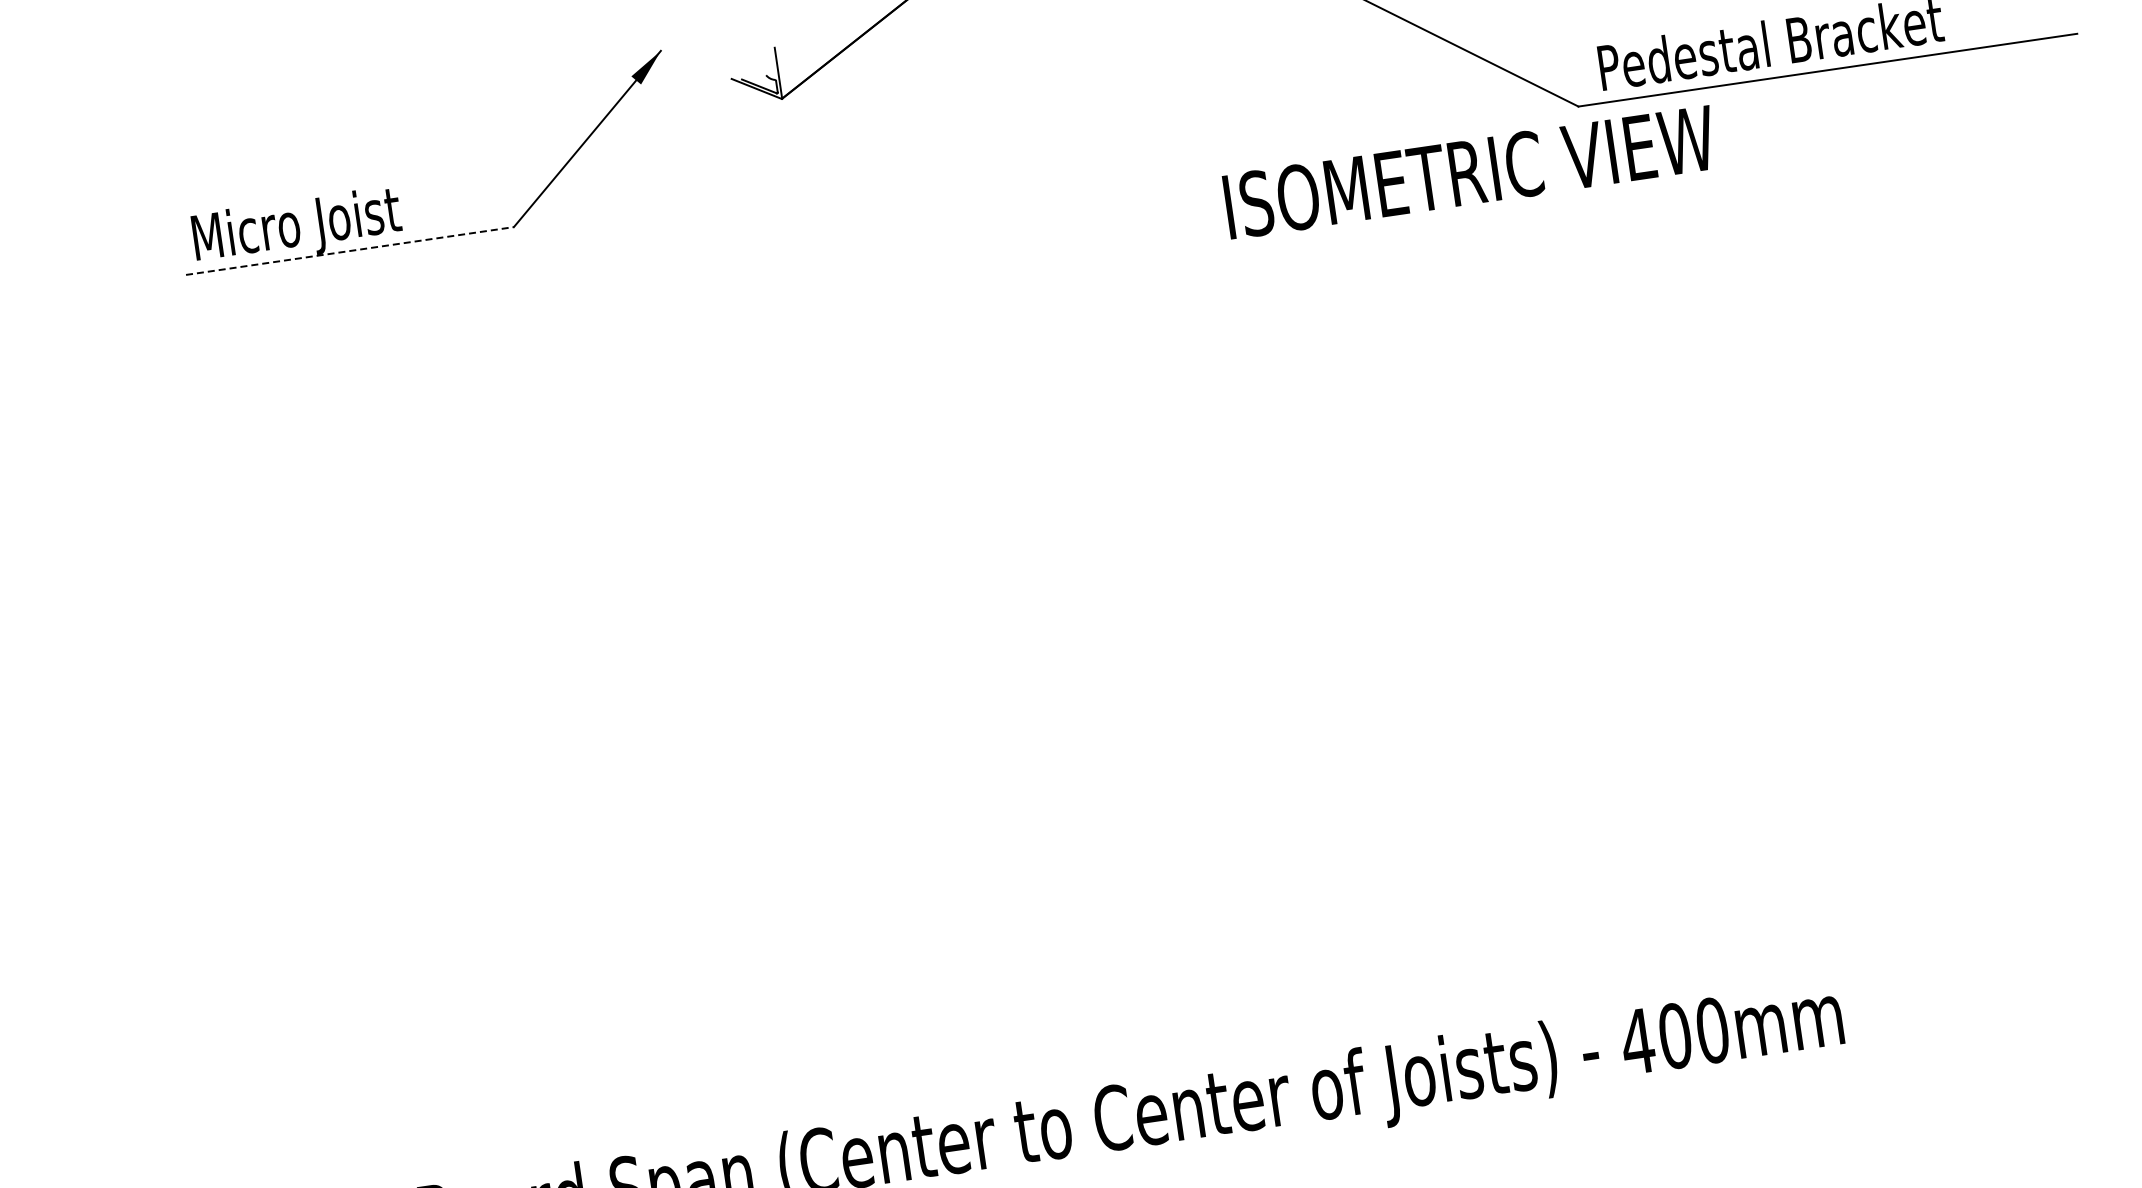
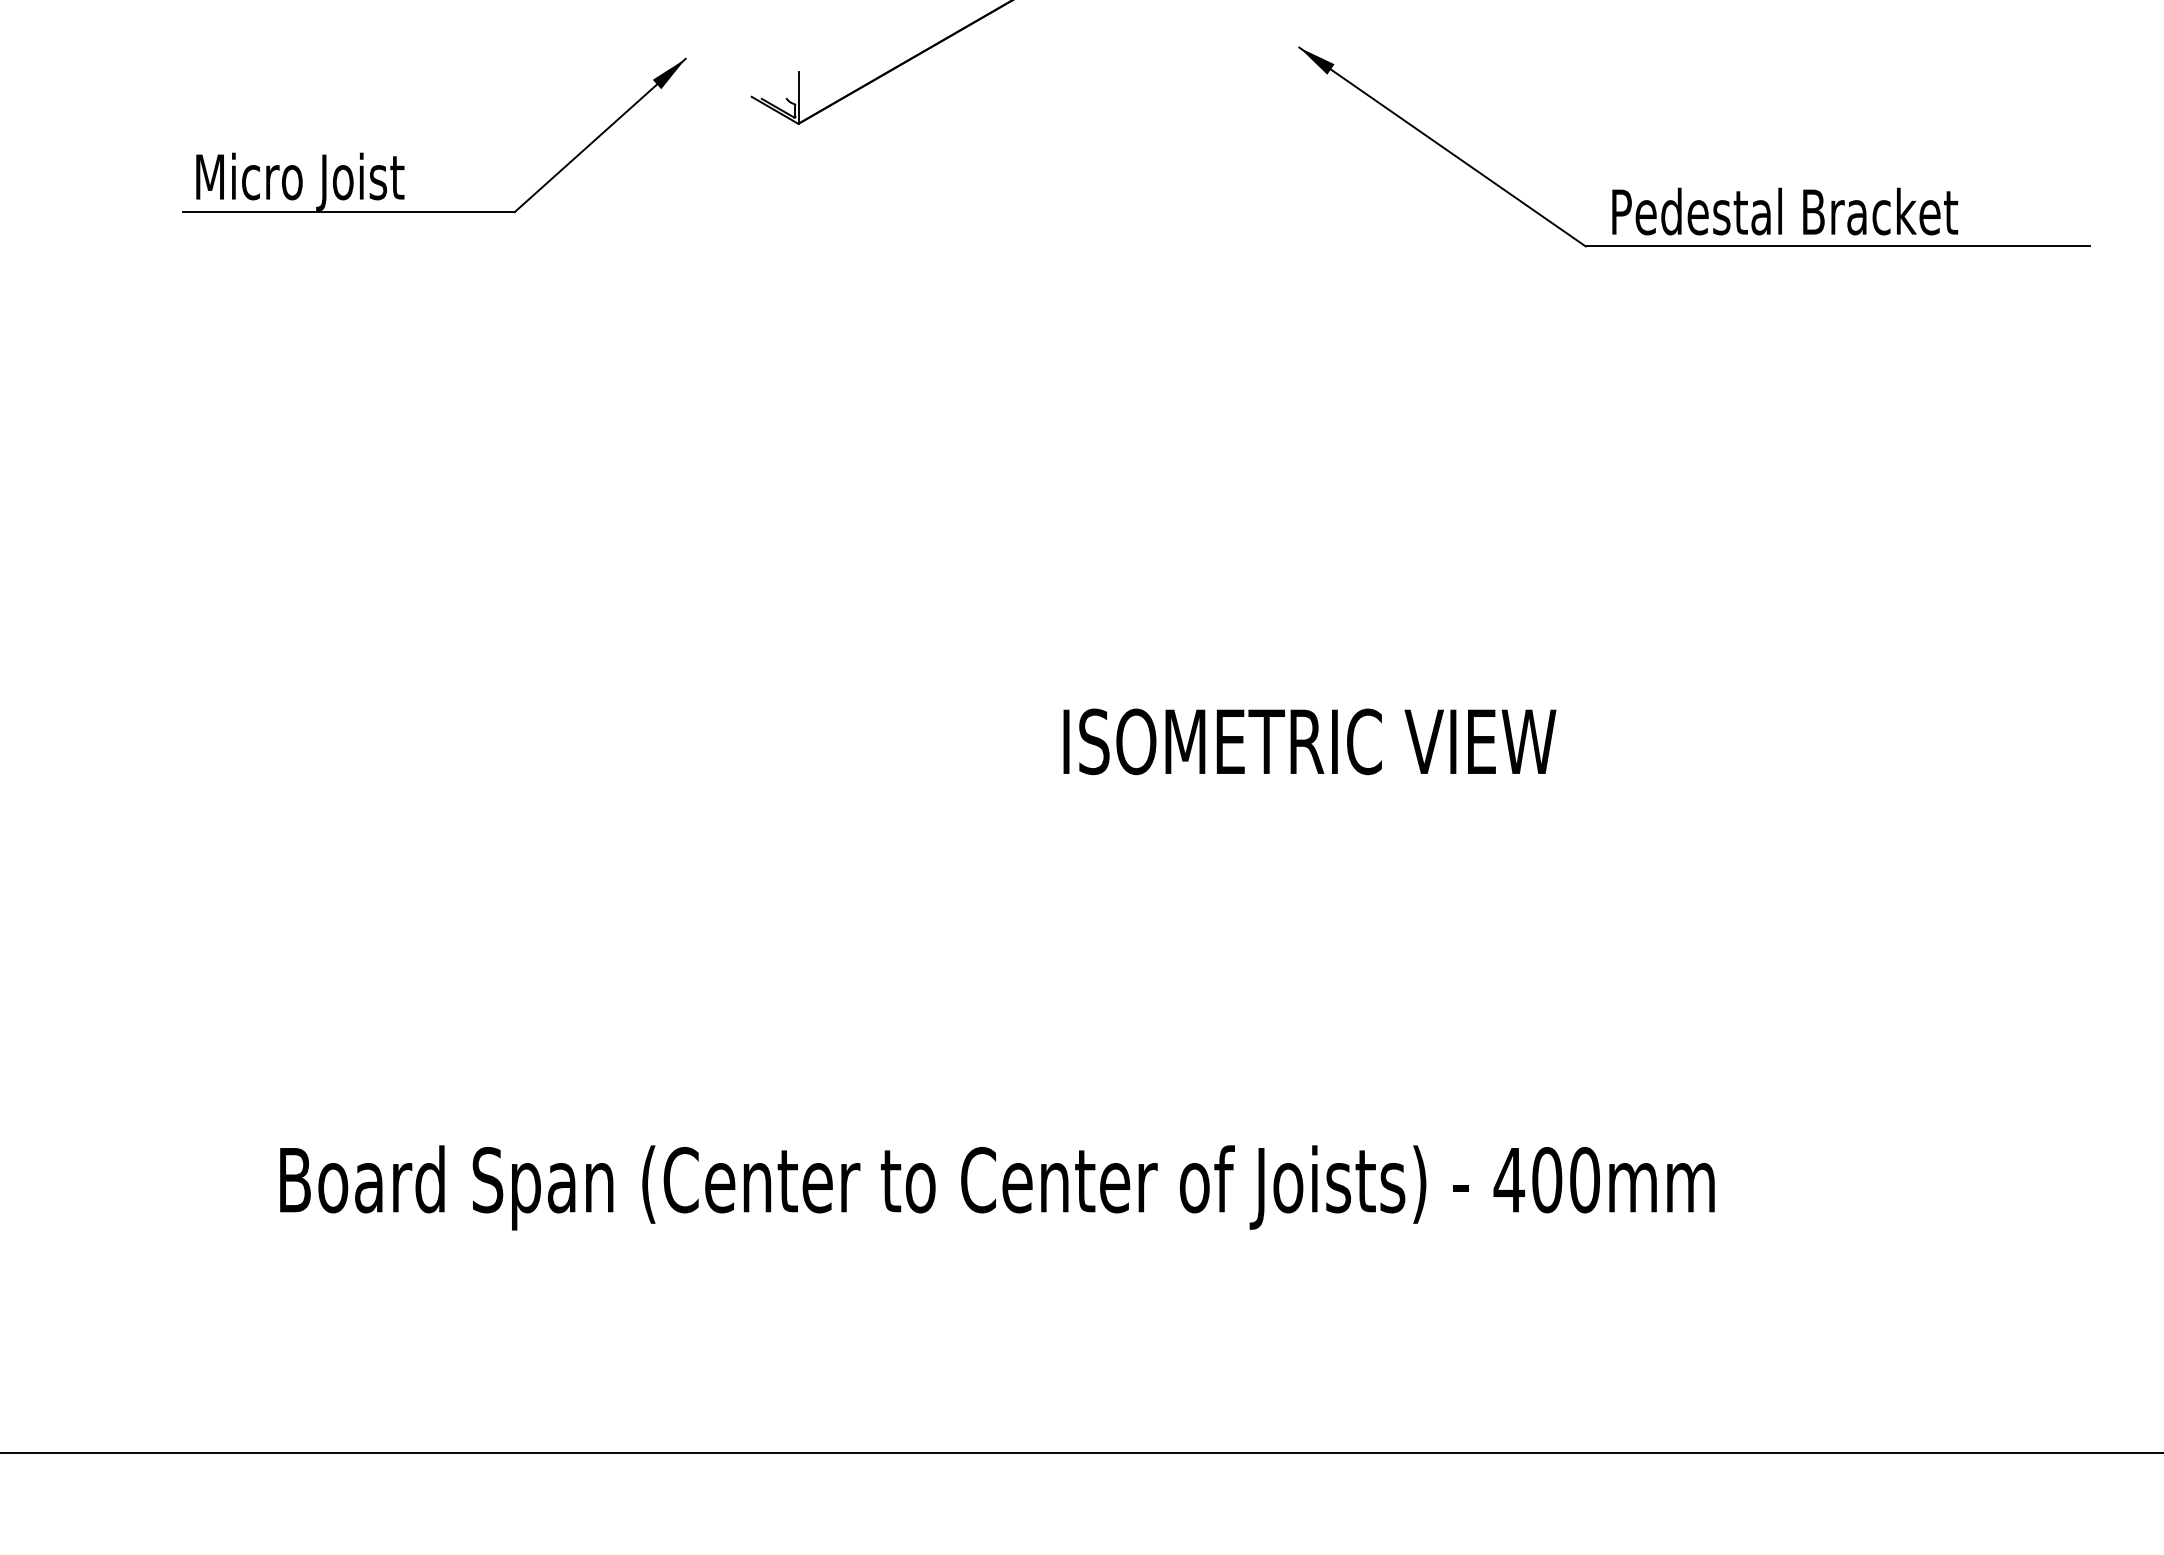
text: (1469, 172) -> (1309, 741), moved
line: (350, 251) -> (349, 212), dashed -> solid

